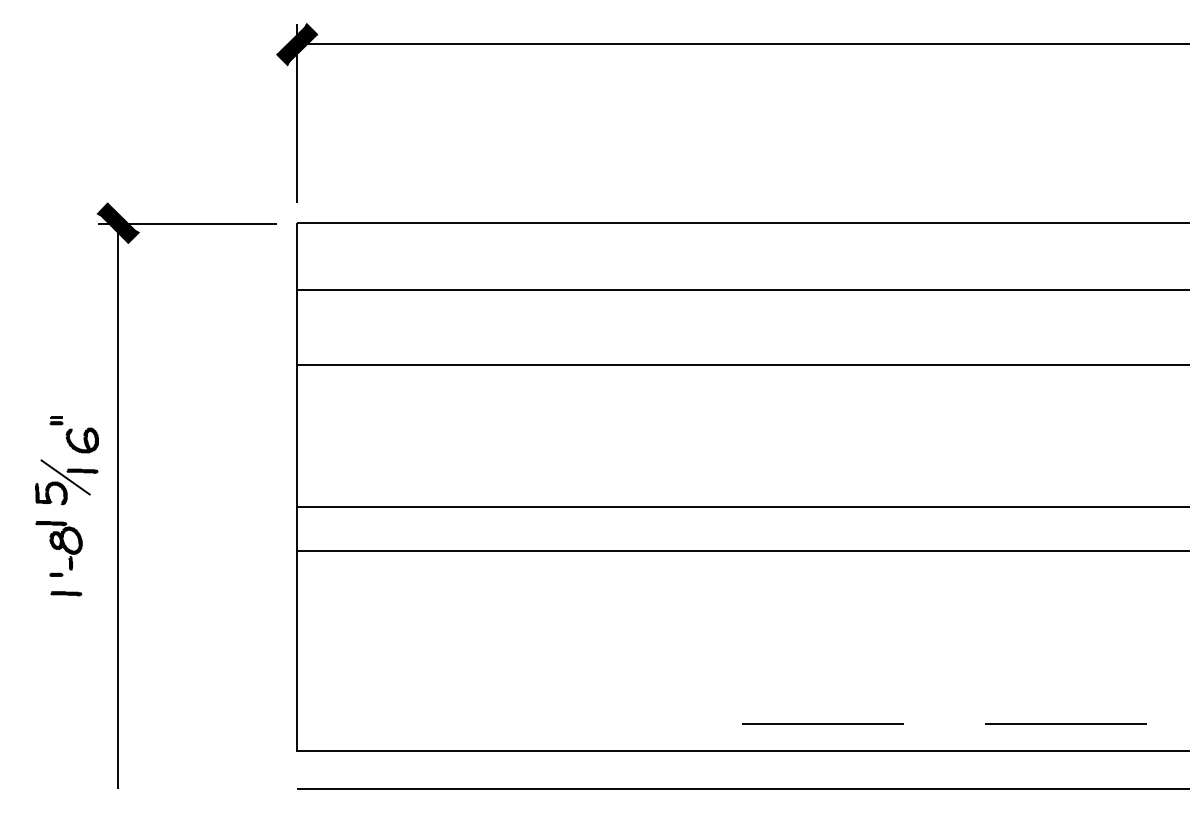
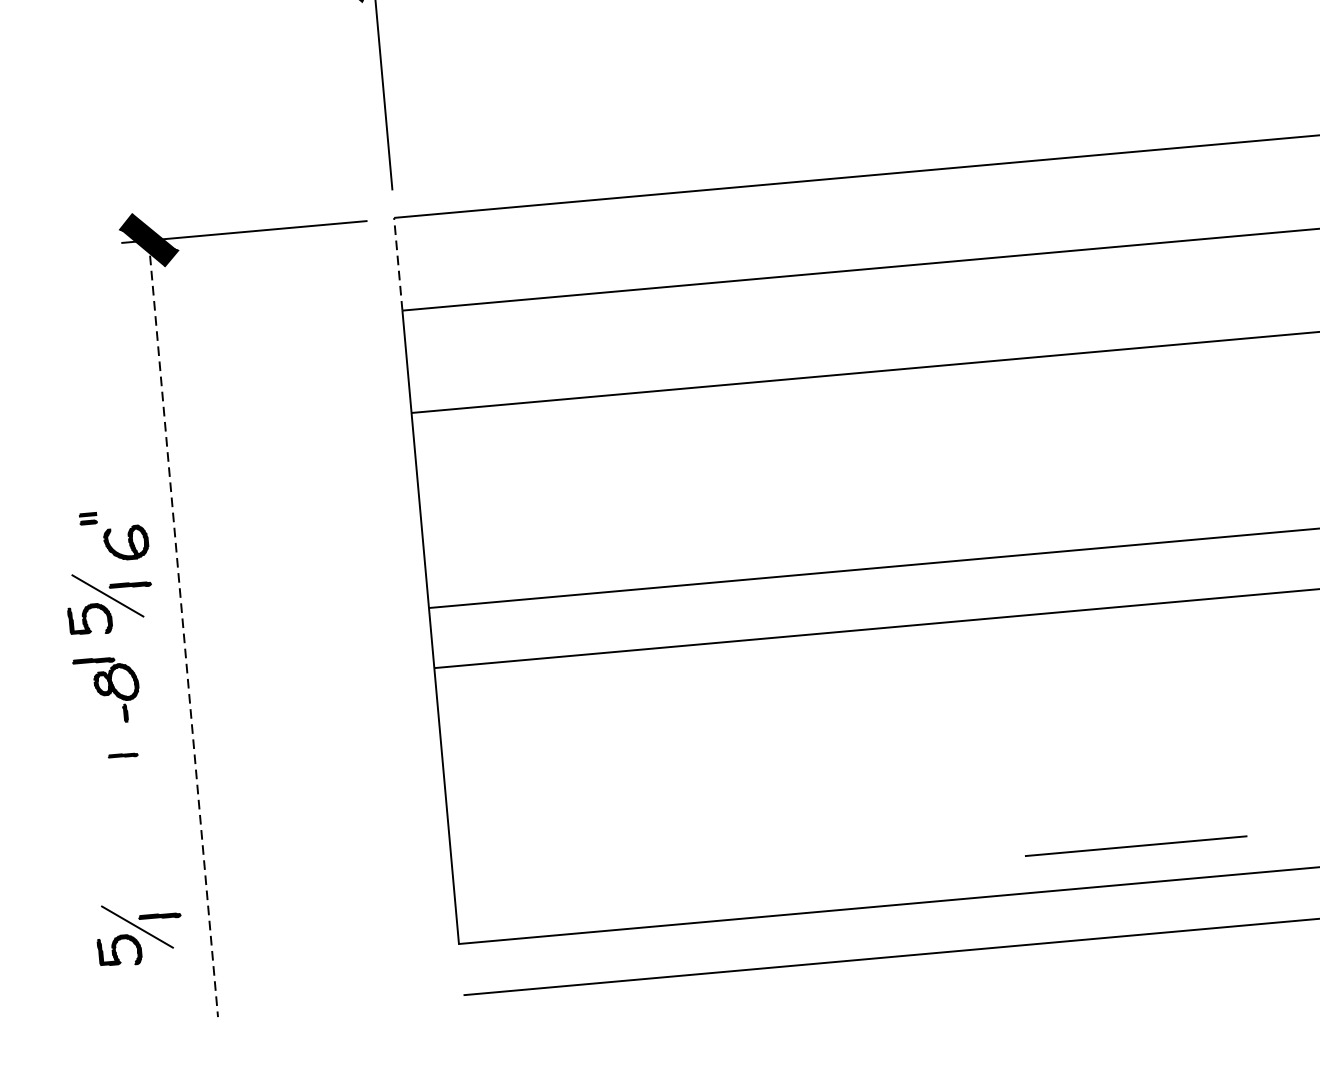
line: (296, 256) -> (398, 263), solid -> dashed
line: (118, 506) -> (184, 629), solid -> dashed
part: (56, 574) -> (107, 730), removed
part: (66, 593) -> (123, 755), size x0.7
part: (66, 723) -> (139, 933), added
line: (822, 723) -> (1135, 845), moved

